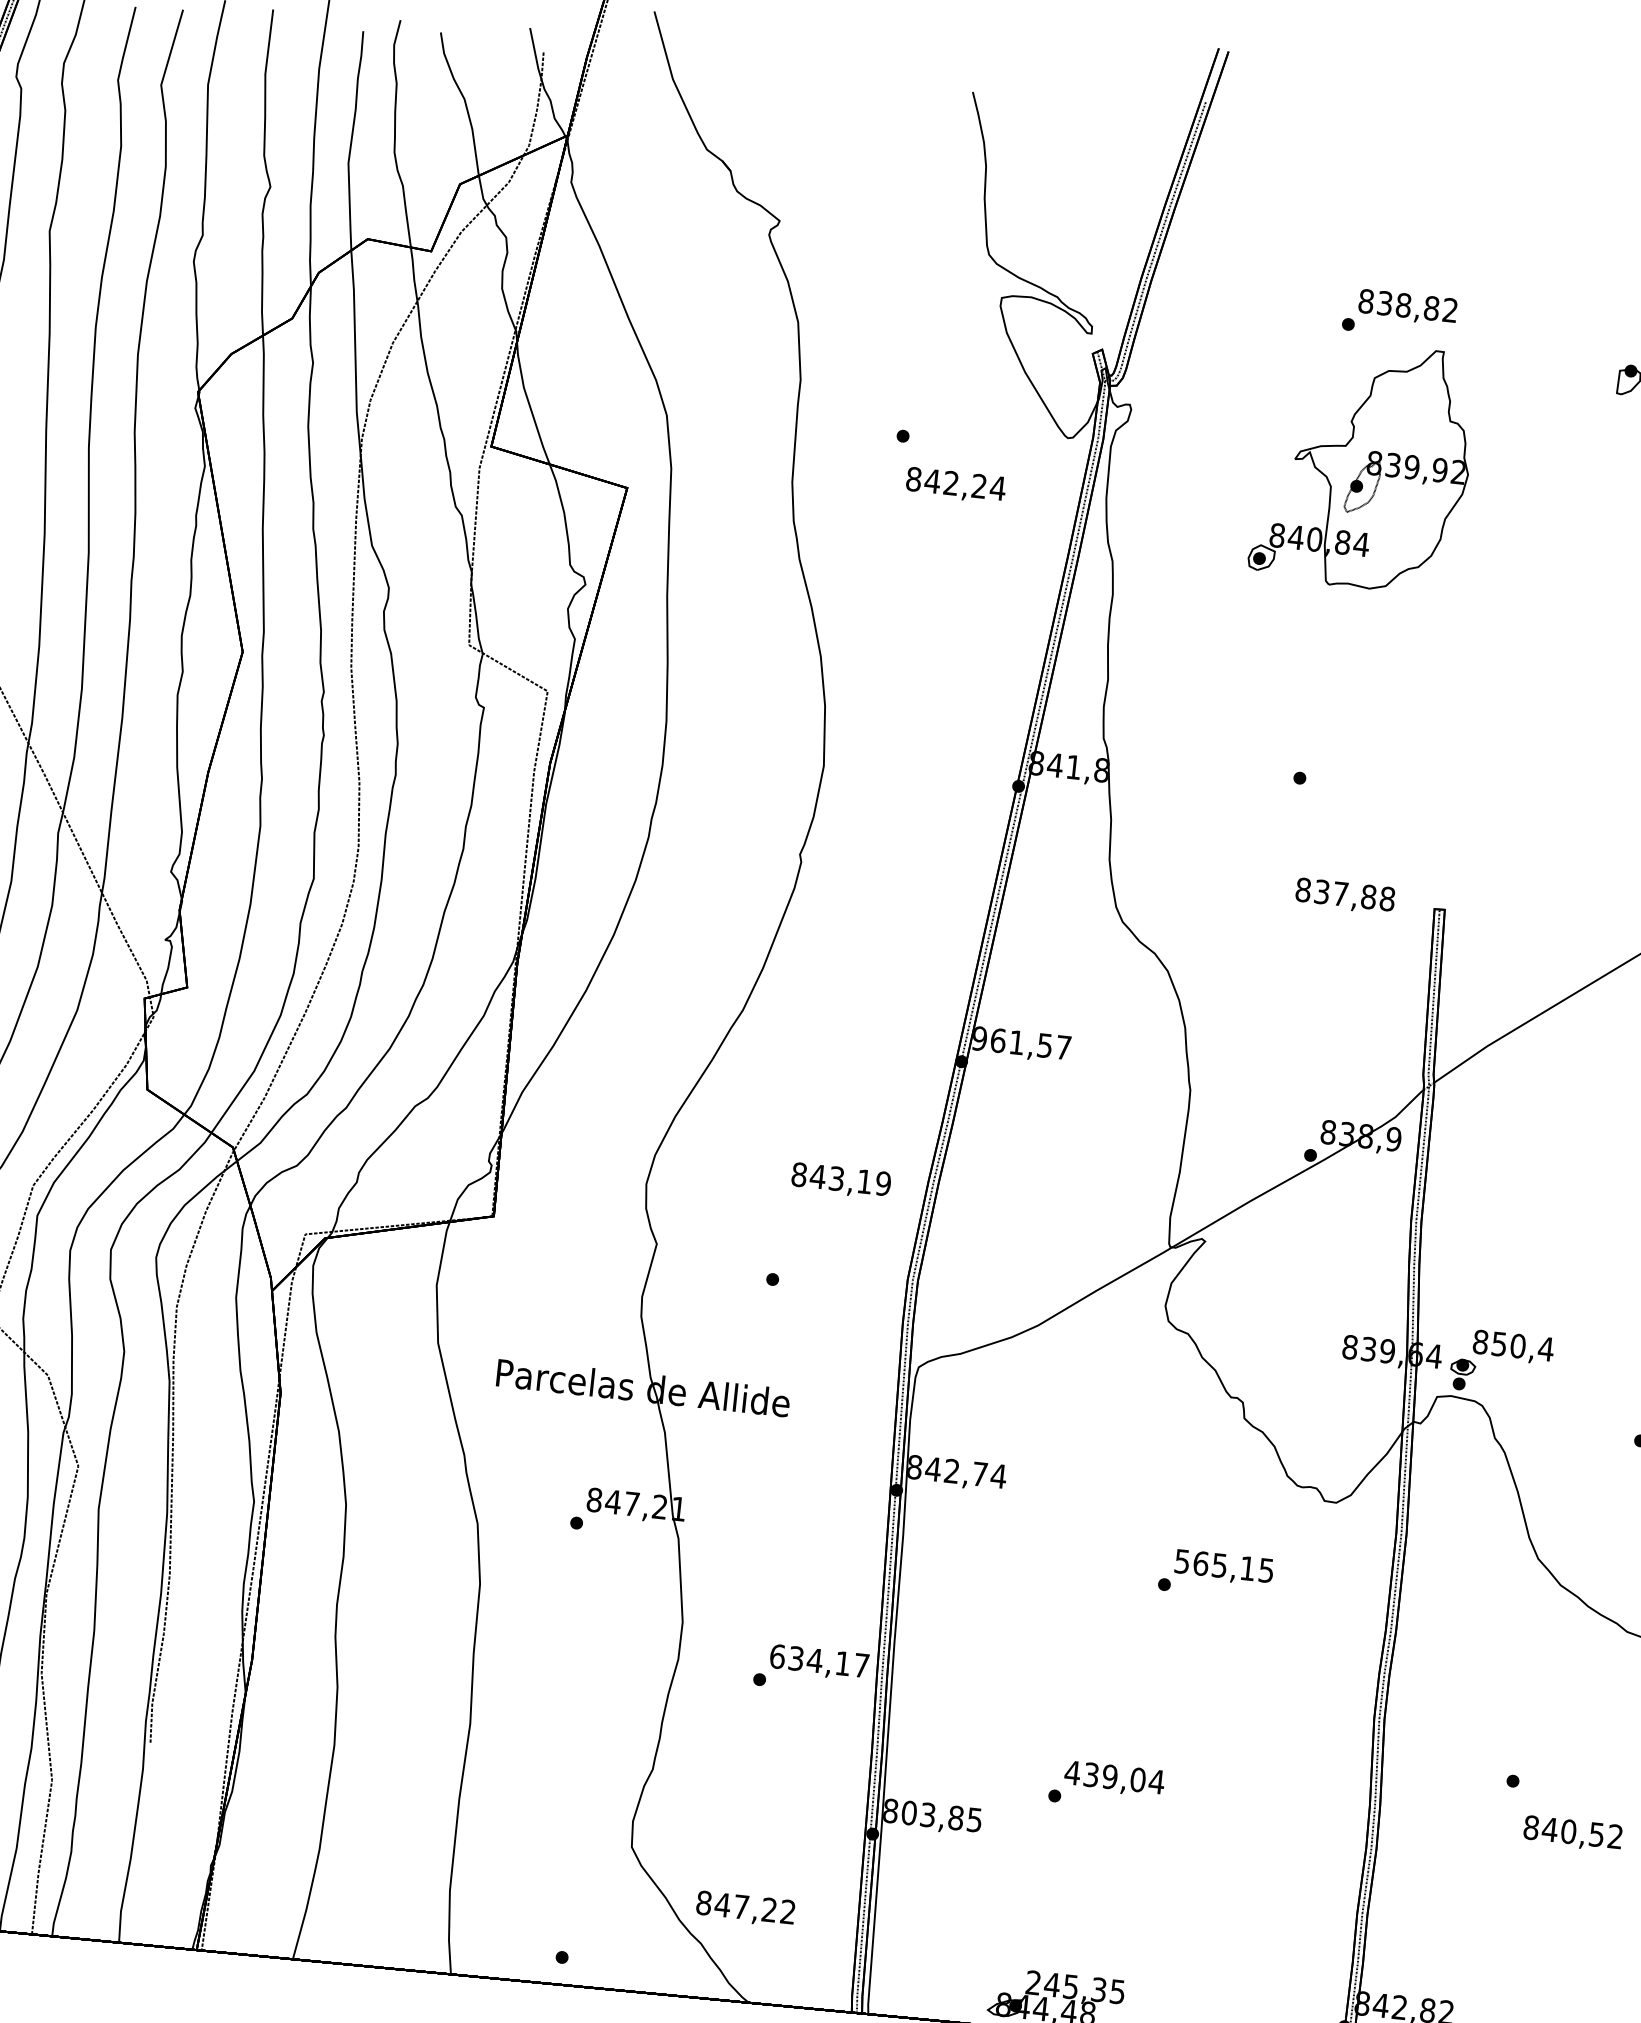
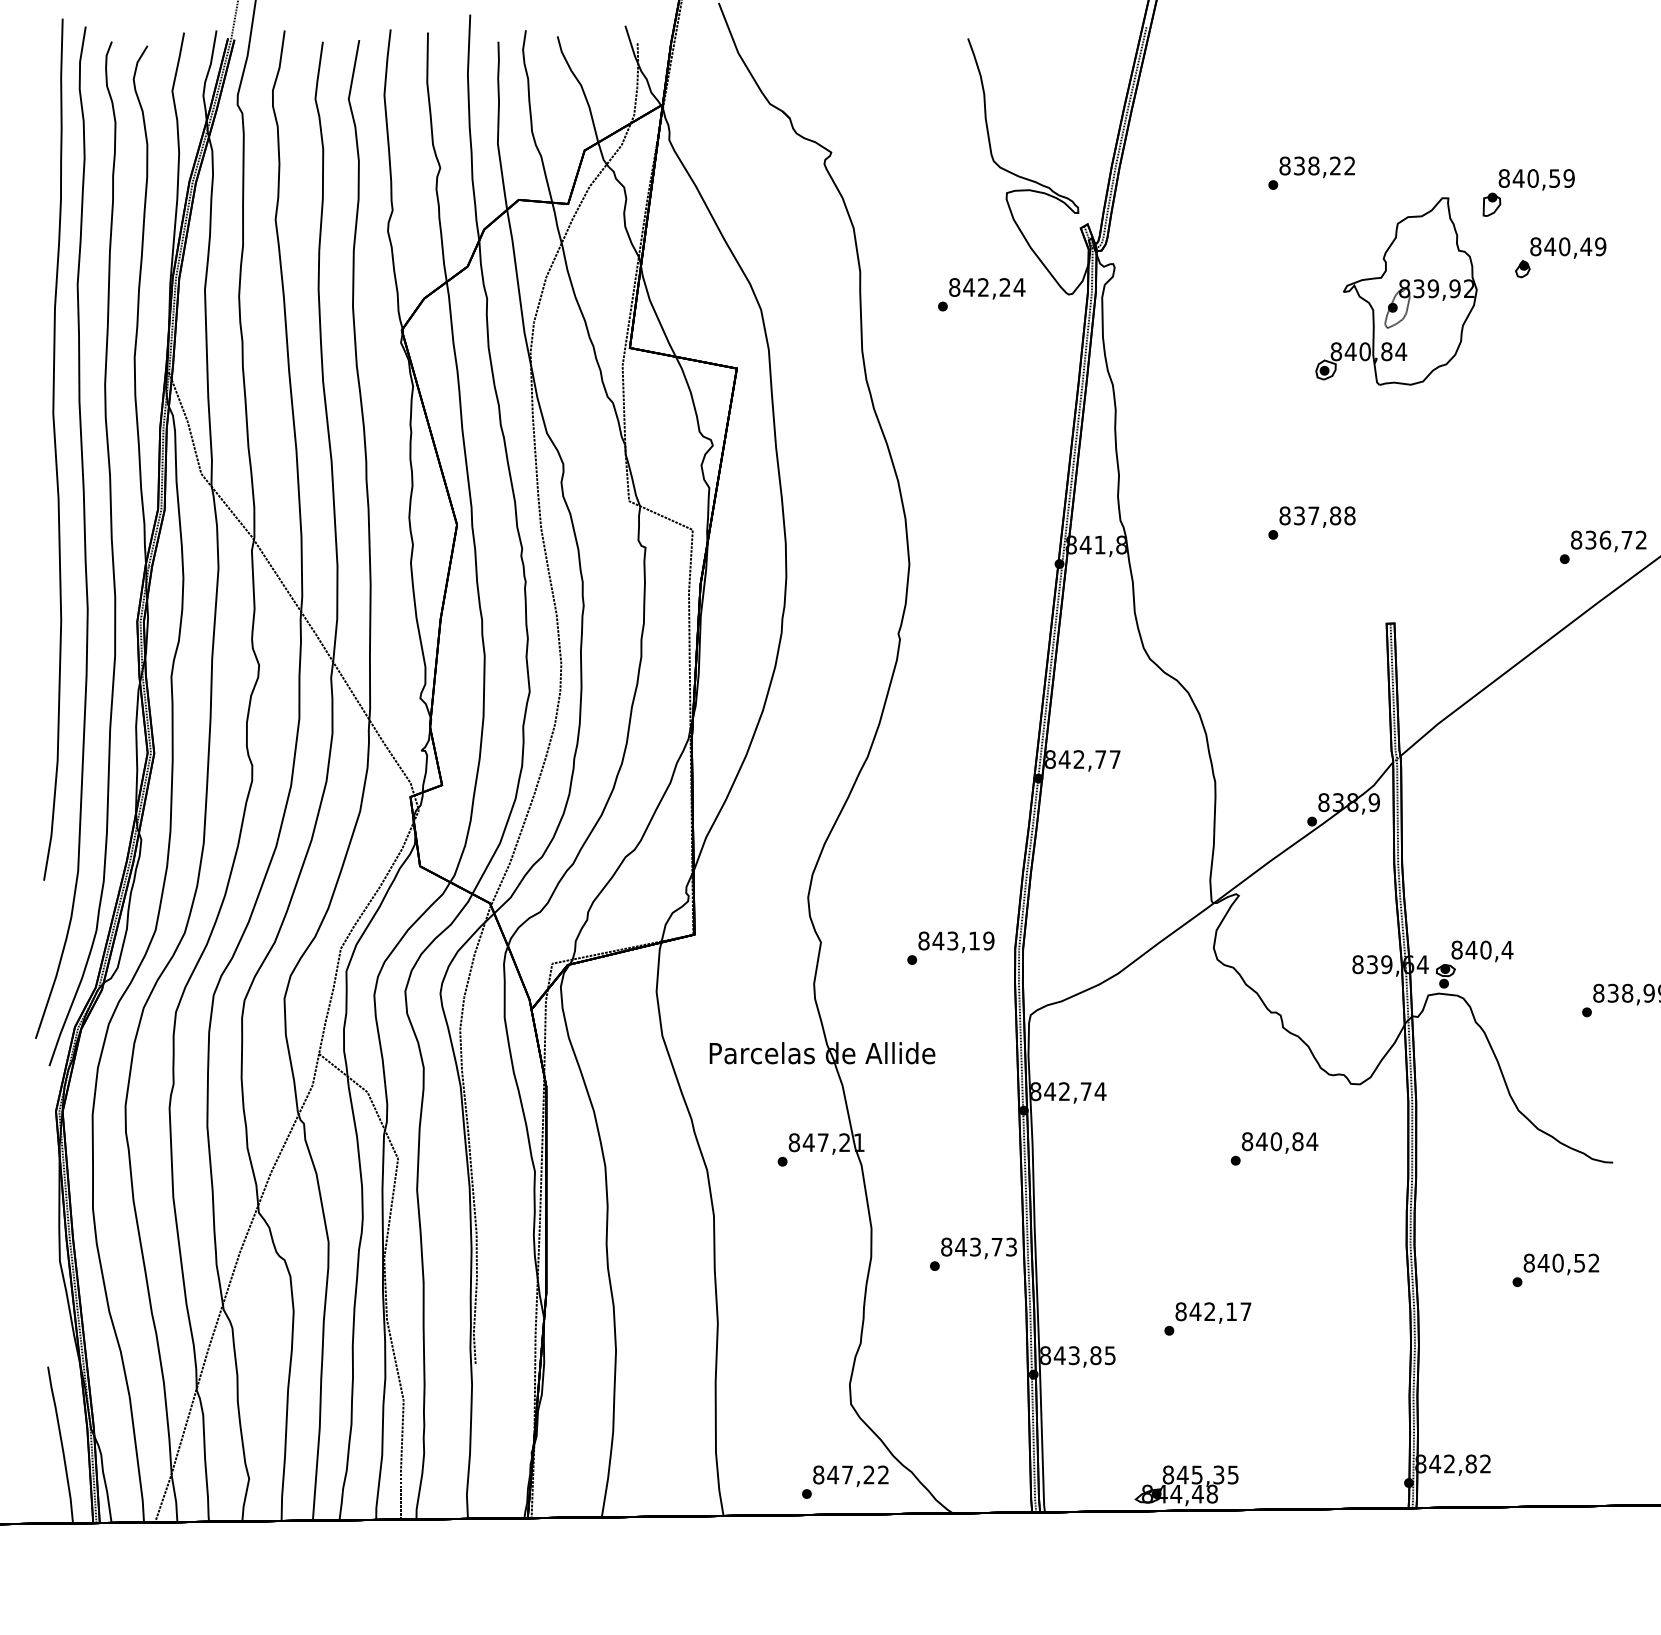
text: (1431, 307) -> (1335, 165), 838,82 -> 838,22
part: (1363, 465) -> (1396, 291), moved
text: (956, 485) -> (987, 288), moved
text: (1345, 895) -> (1317, 516), moved
text: (1012, 1042) -> (1075, 759), 961,57 -> 842,77
text: (841, 1181) -> (956, 942), moved
text: (1499, 1344) -> (1471, 950), 850,4 -> 840,4
text: (1225, 1565) -> (1280, 1141), 565,15 -> 840,84
text: (818, 1660) -> (978, 1246), 634,17 -> 843,73
text: (1114, 1777) -> (1213, 1311), 439,04 -> 842,17
text: (908, 1812) -> (1059, 1355), 803,85 -> 843,85
text: (1572, 1833) -> (1561, 1264), moved
text: (745, 1909) -> (850, 1476), moved
text: (1033, 1982) -> (1168, 1474), 245,35 -> 845,35

